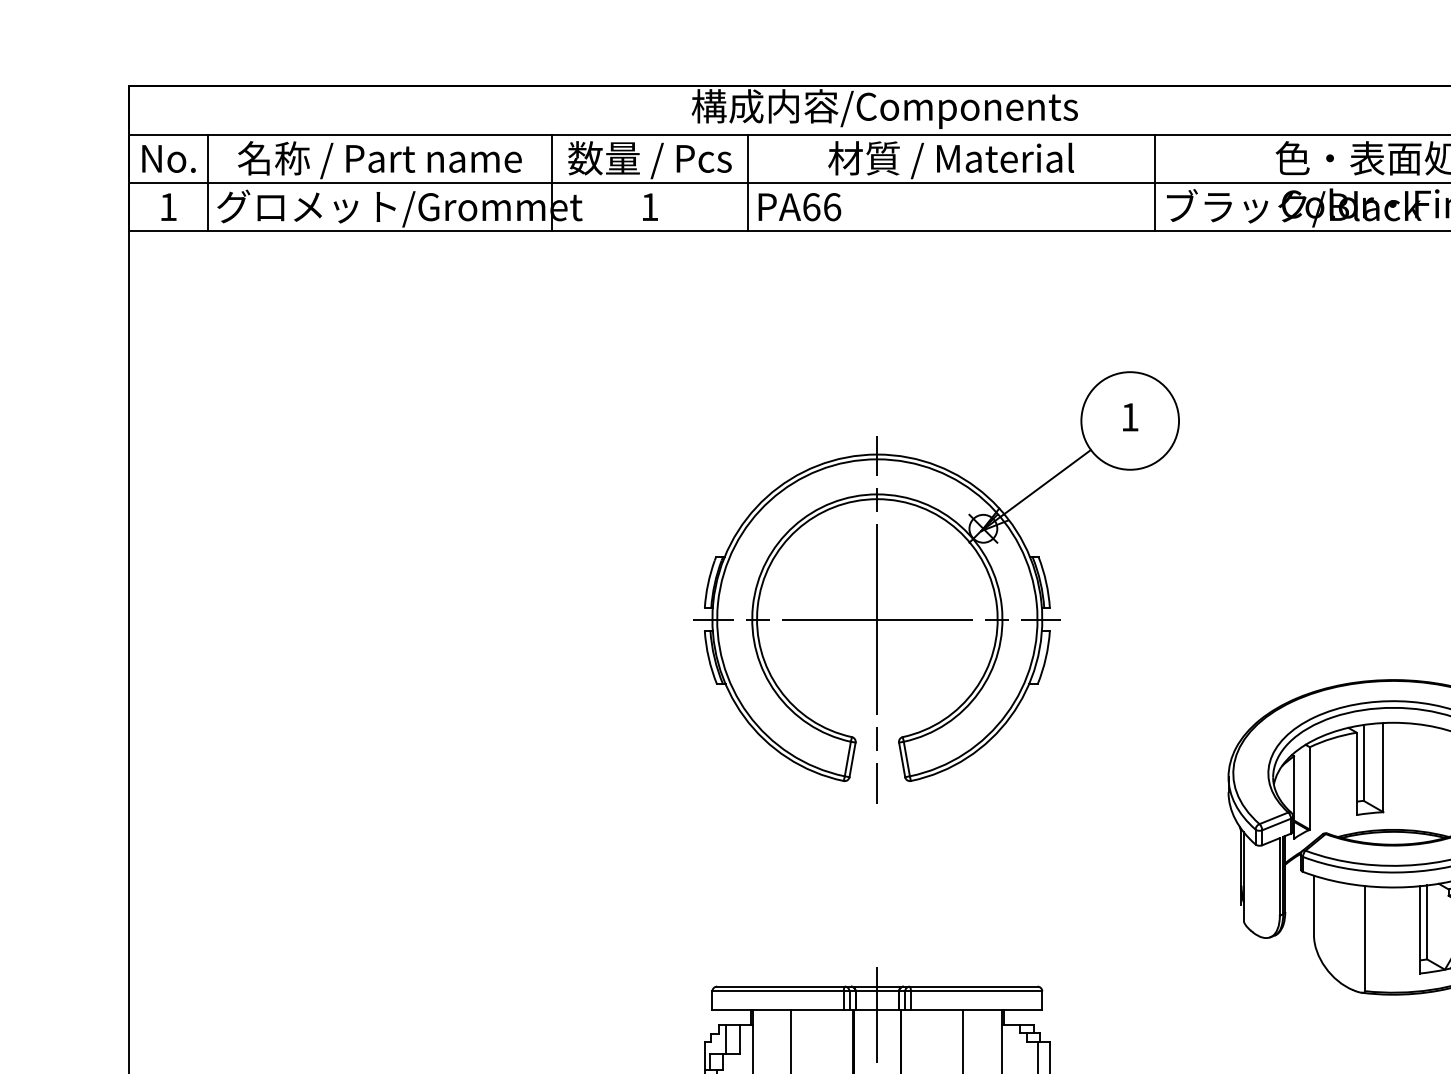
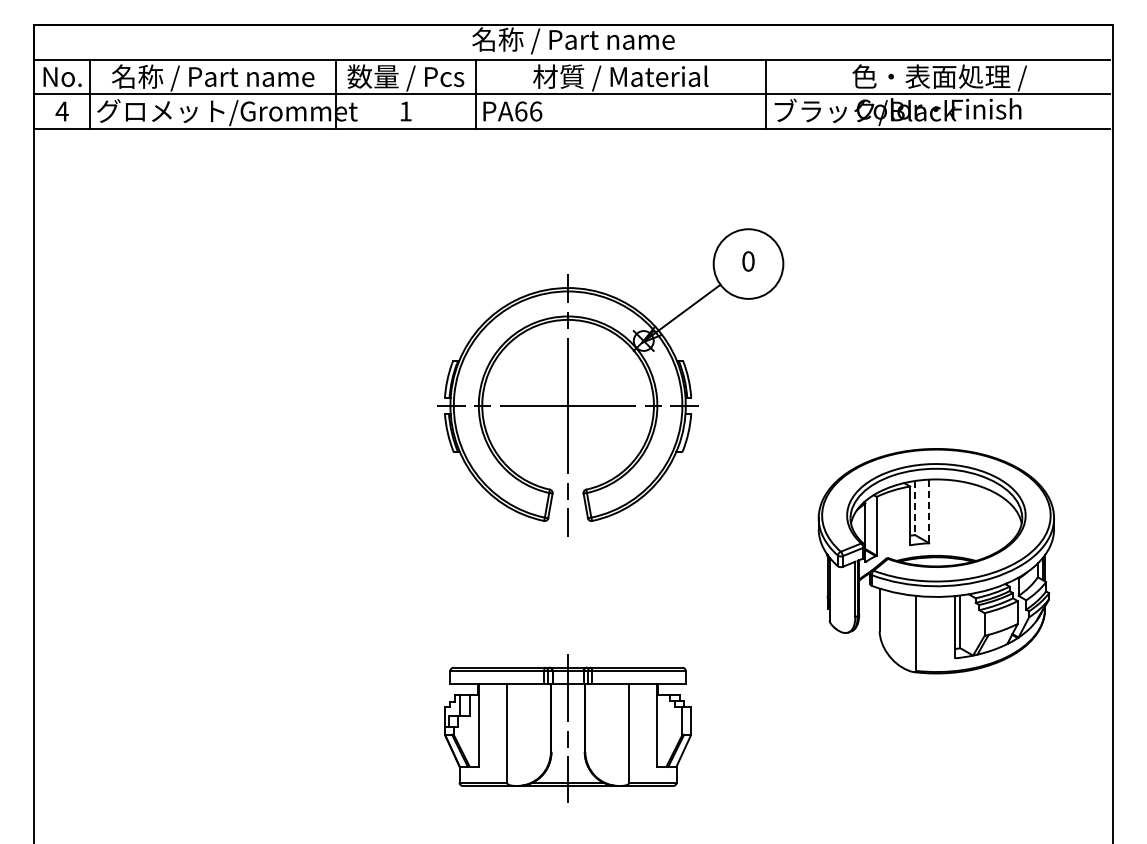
text: (884, 109) -> (573, 41), 構成内容/Components -> 名称 / Part name
text: (167, 207) -> (61, 111), 1 -> 4
text: (1130, 417) -> (748, 261), 1 -> 0
line: (1364, 763) -> (915, 508), solid -> dashed
line: (1383, 767) -> (929, 511), solid -> dashed

